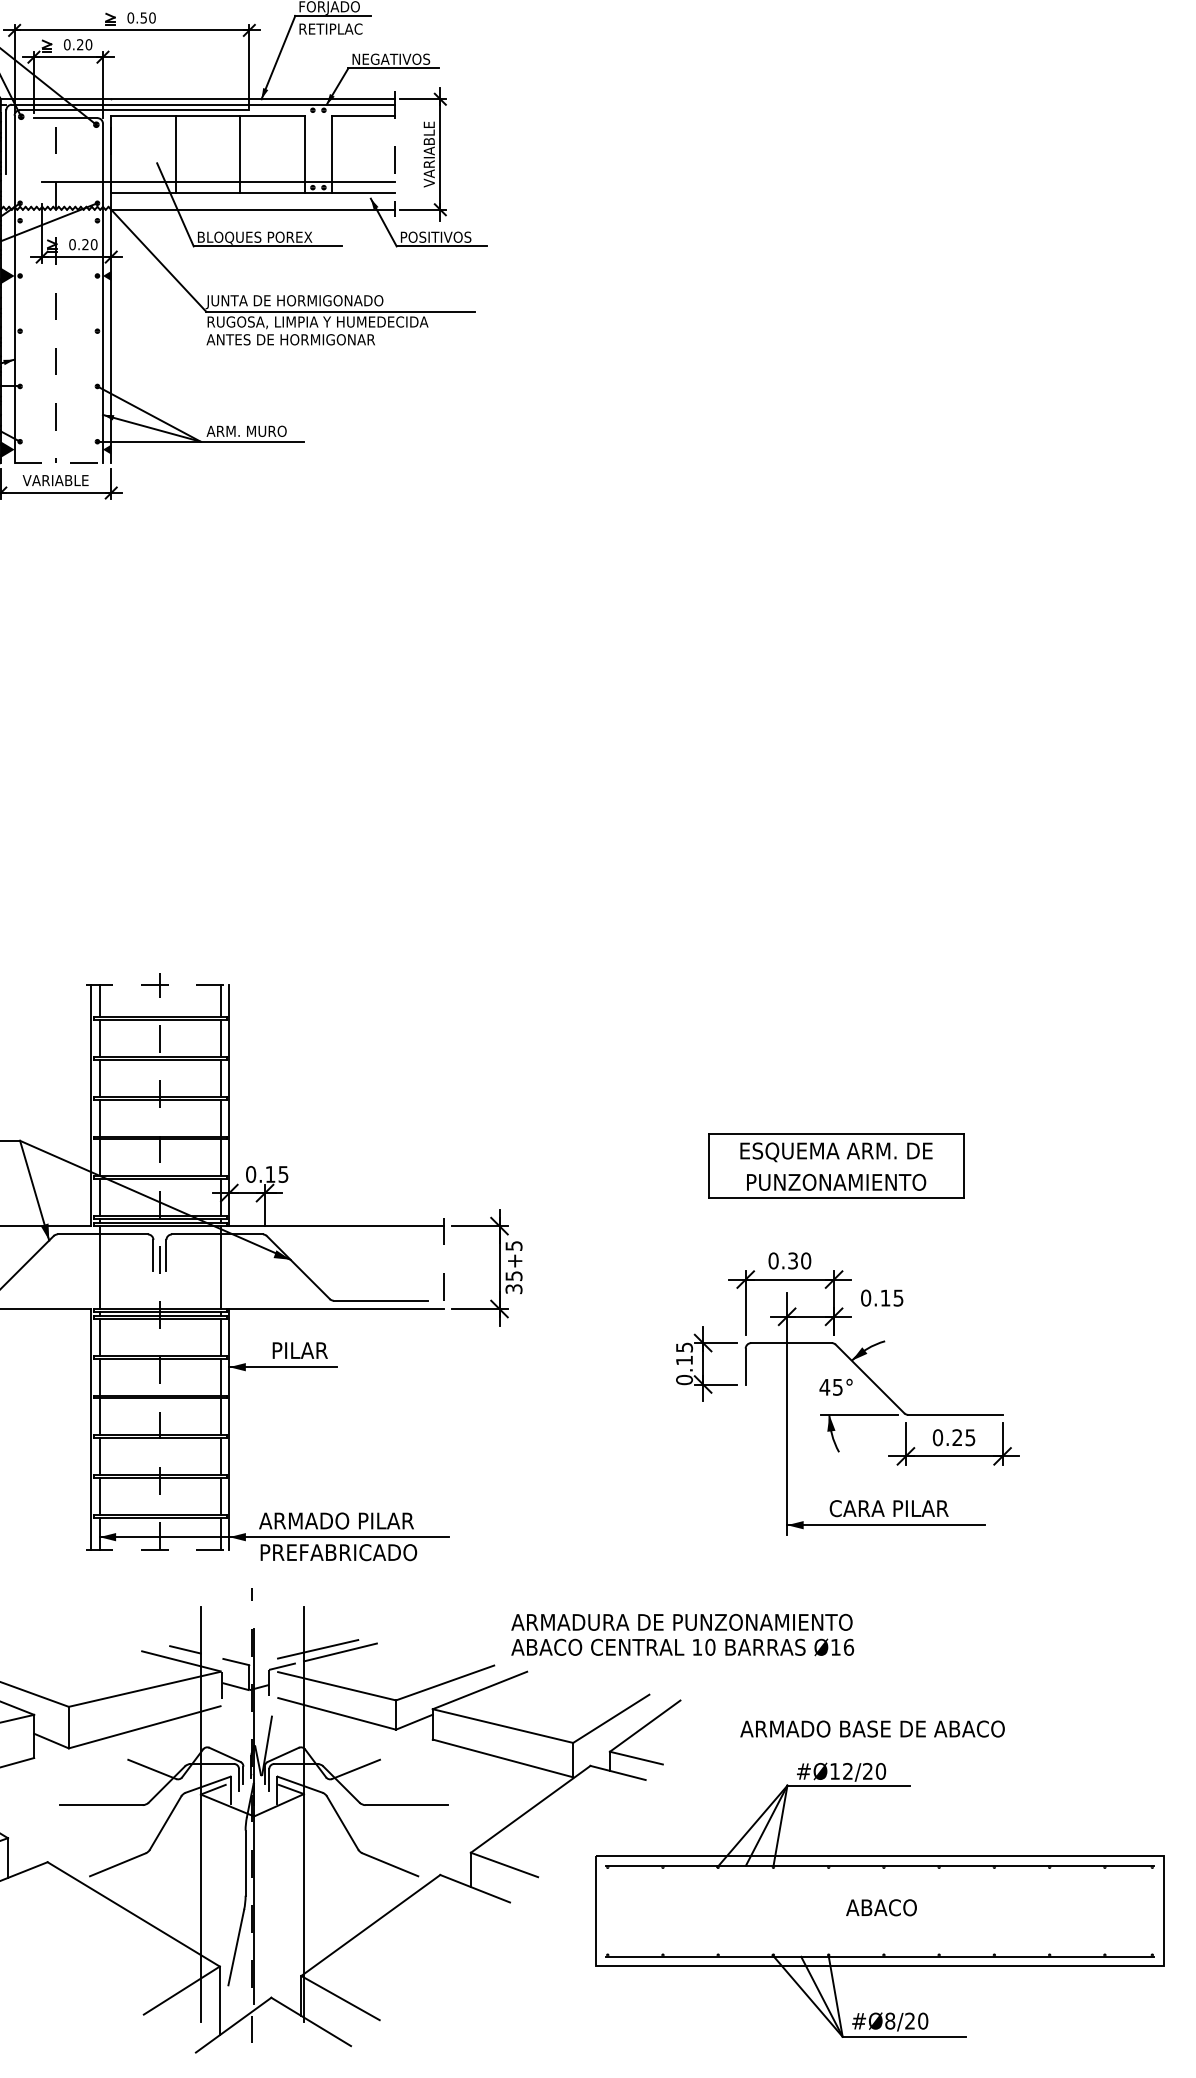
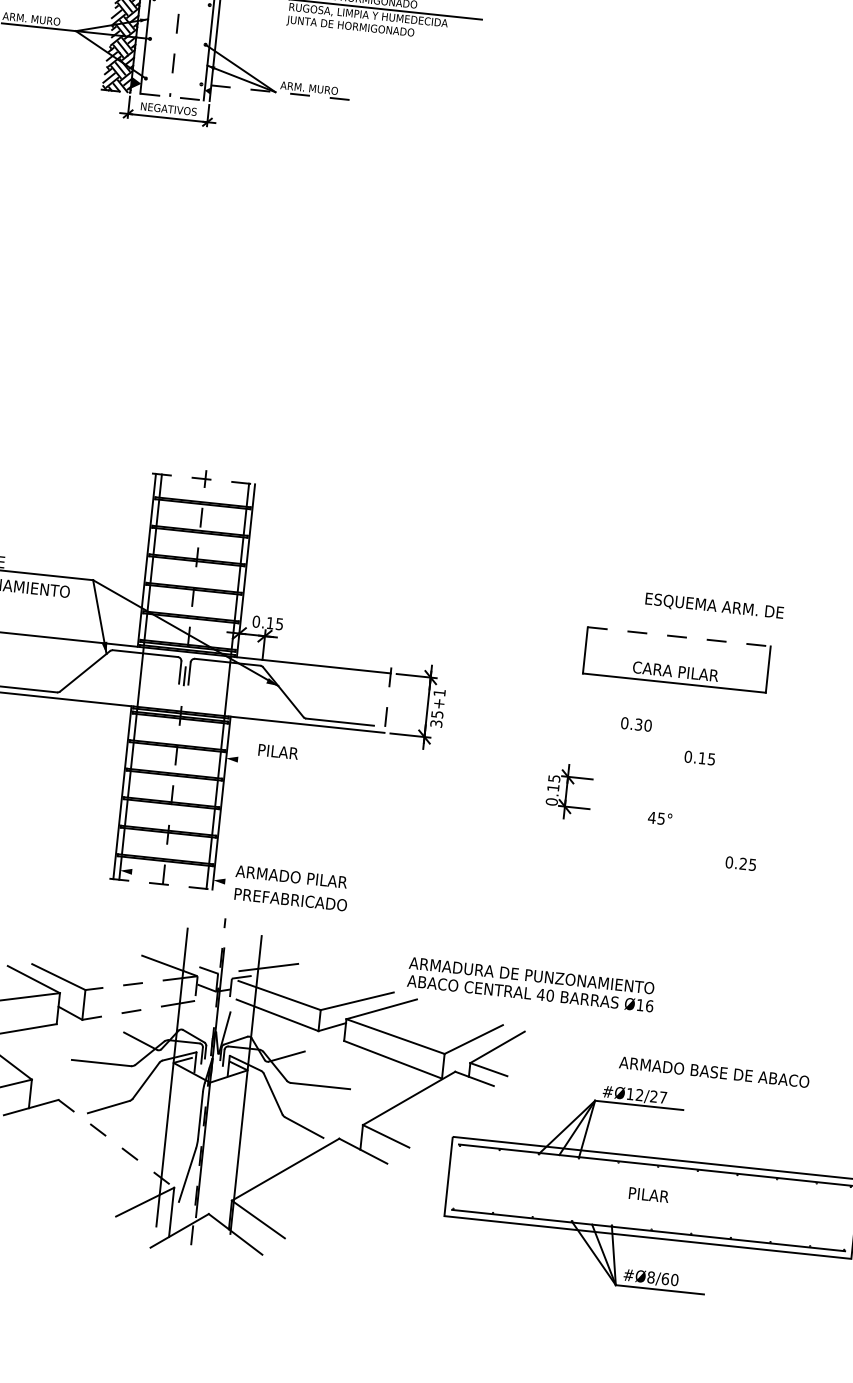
text: (294, 341) -> (350, 27), ANTES DE HORMIGONAR -> JUNTA DE HORMIGONADO
line: (200, 441) -> (275, 92), solid -> dashed
text: (56, 480) -> (169, 109), VARIABLE -> NEGATIVOS
line: (836, 1133) -> (679, 636), solid -> dashed
text: (836, 1152) -> (714, 606), moved
text: (836, 1181) -> (675, 670), PUNZONAMIENTO -> CARA PILAR
text: (513, 1245) -> (439, 692), 35+5 -> 35+1
line: (283, 1367) -> (265, 762), removed
part: (873, 1414) -> (684, 840), removed
line: (273, 1537) -> (245, 883), removed
text: (697, 1647) -> (541, 994), 10 -> 40
line: (185, 1649) -> (173, 957), removed
line: (340, 1652) -> (284, 971), removed
line: (134, 1691) -> (133, 983), solid -> dashed
text: (872, 1728) -> (714, 1071), moved
line: (134, 1730) -> (130, 1011), solid -> dashed
text: (880, 1771) -> (662, 1097), #Ø12/20 -> #Ø12/27
text: (881, 1907) -> (653, 1195), ABACO -> PILAR
line: (133, 1914) -> (116, 1143), solid -> dashed
text: (910, 2020) -> (665, 1278), #Ø8/20 -> #Ø8/60

